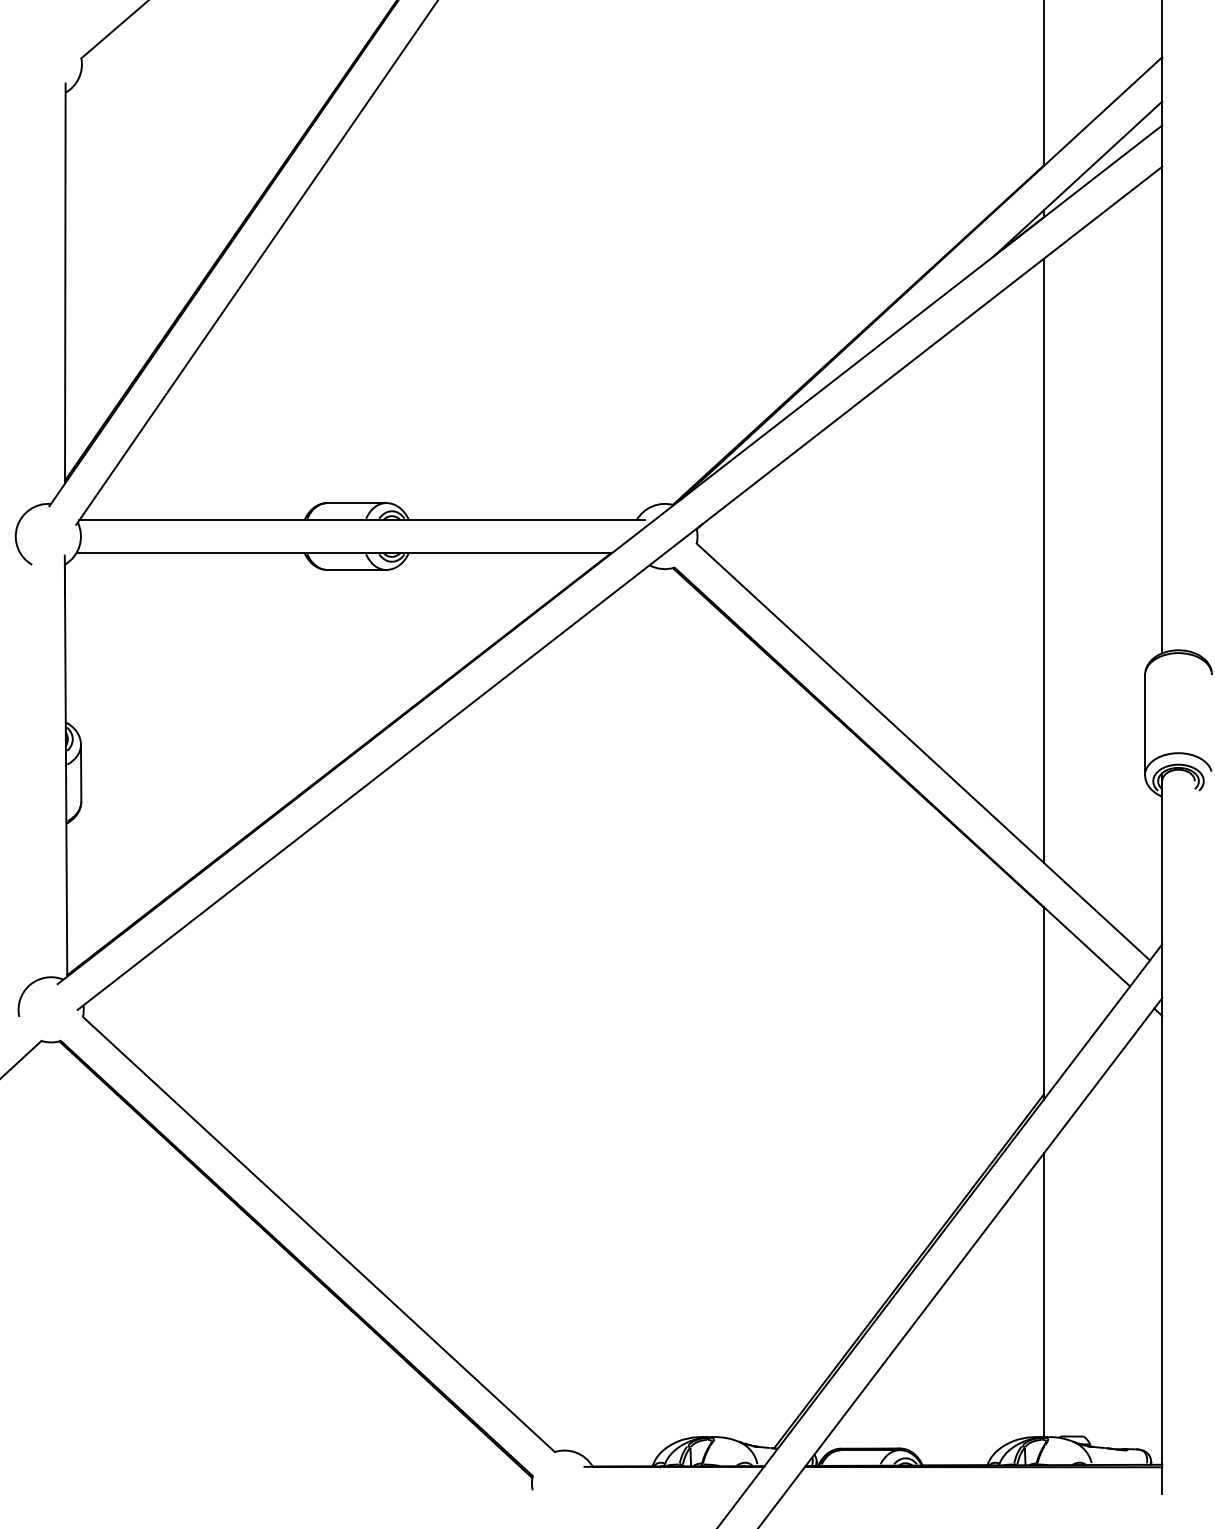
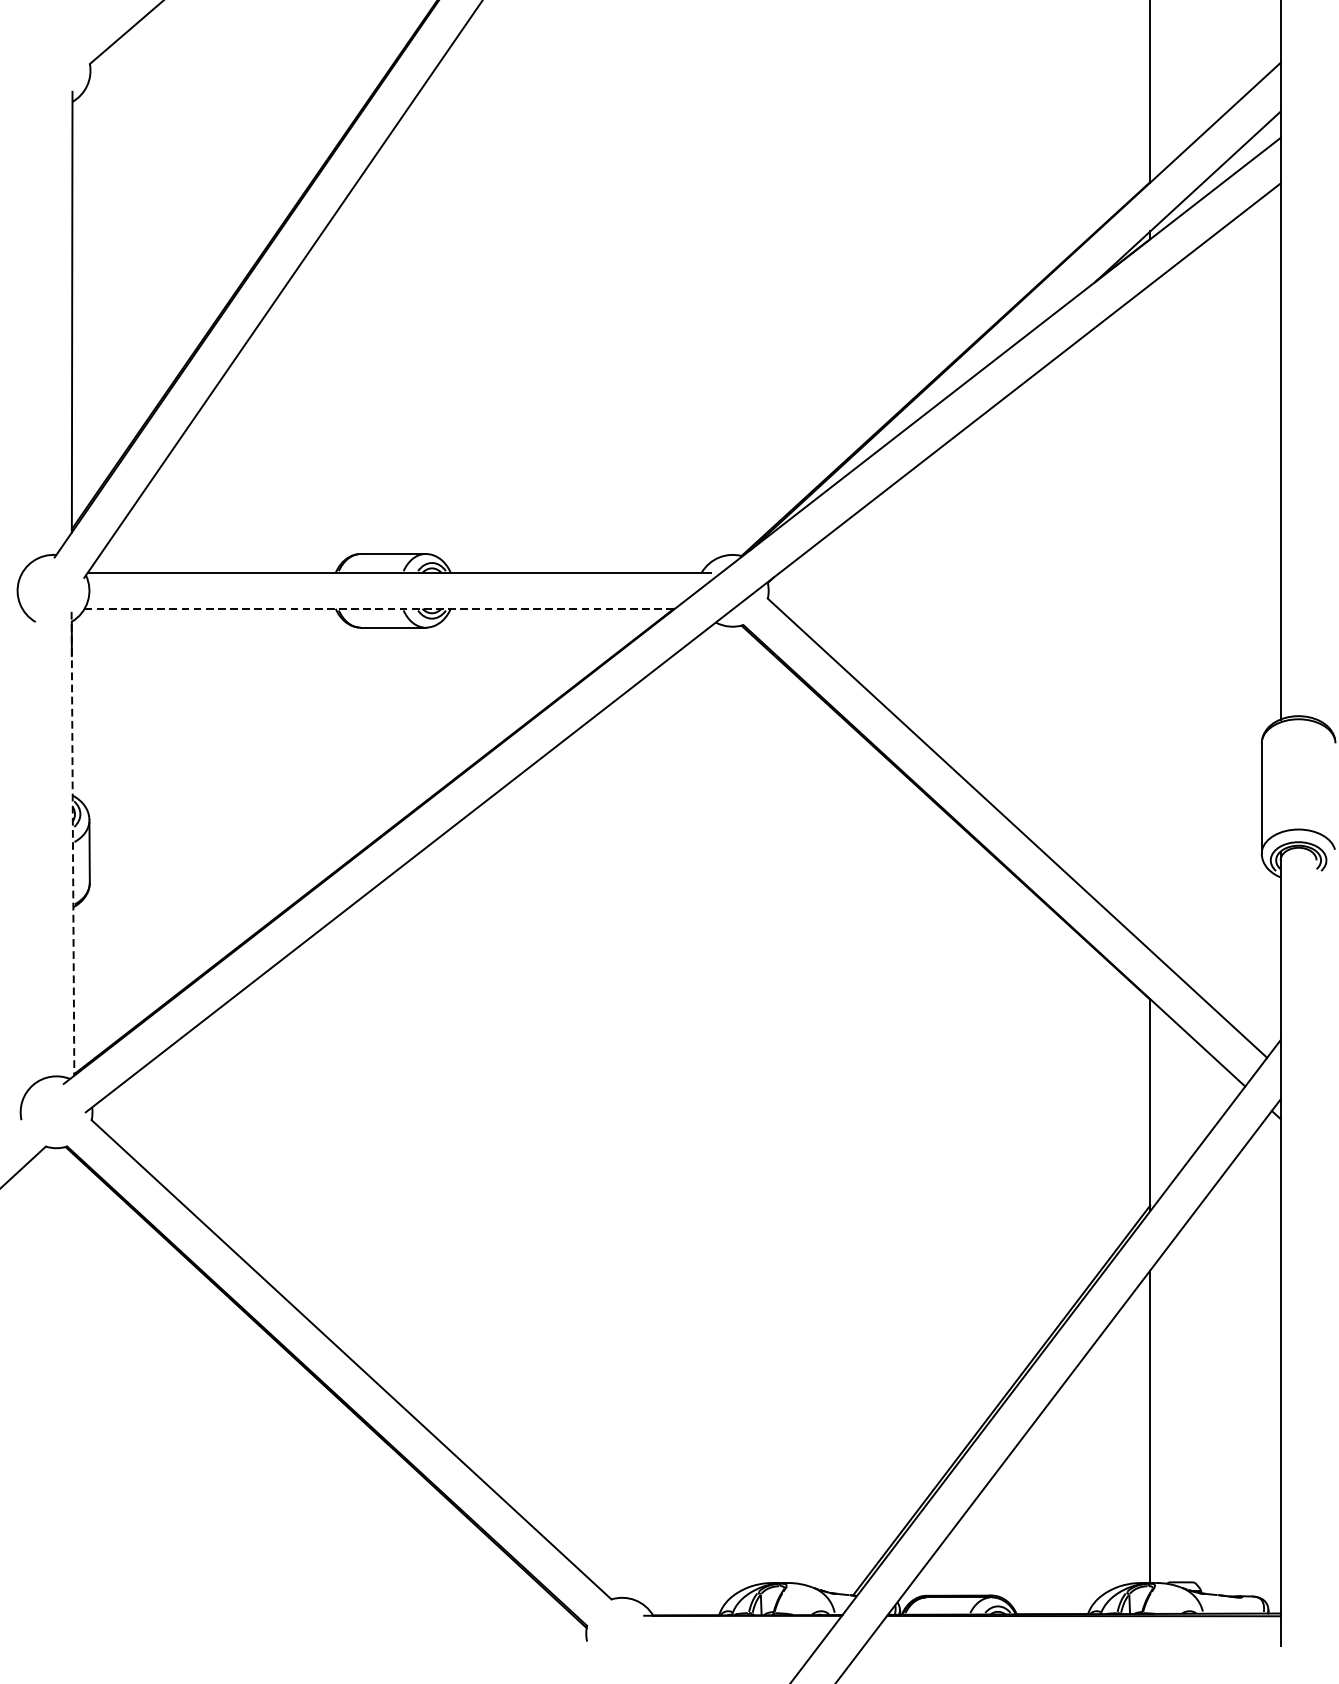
line: (344, 552) -> (379, 608), solid -> dashed
line: (1043, 560) -> (1149, 617), removed
line: (66, 766) -> (73, 844), solid -> dashed

